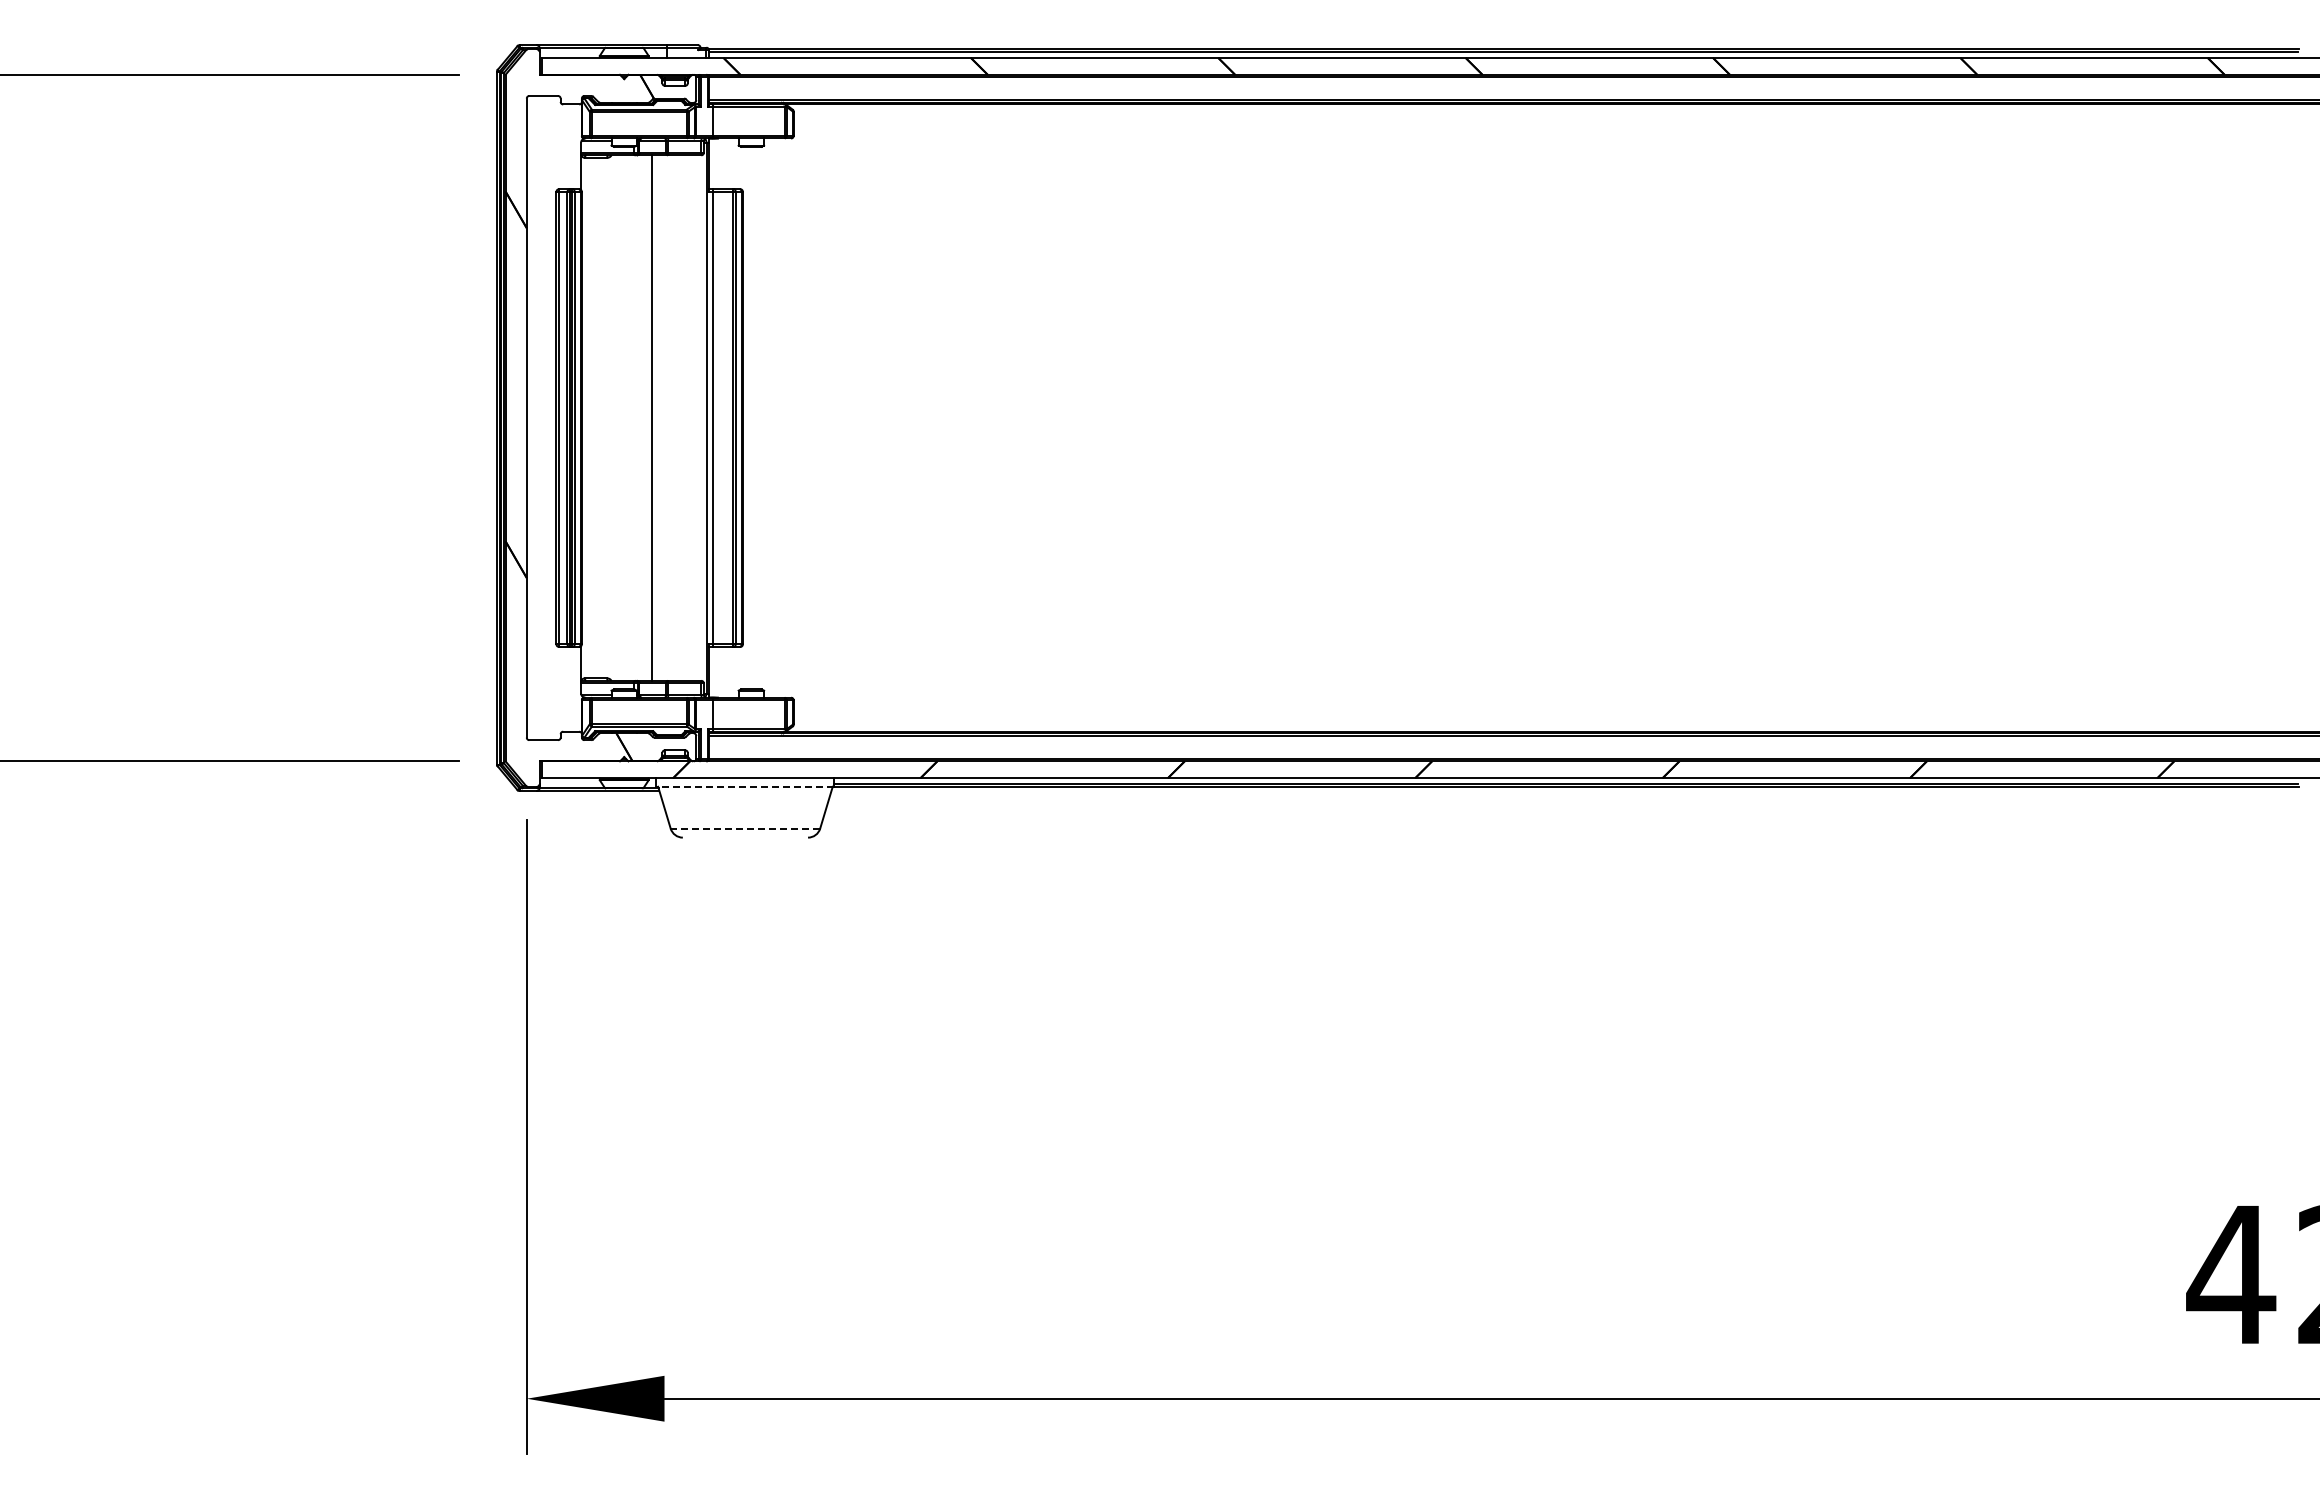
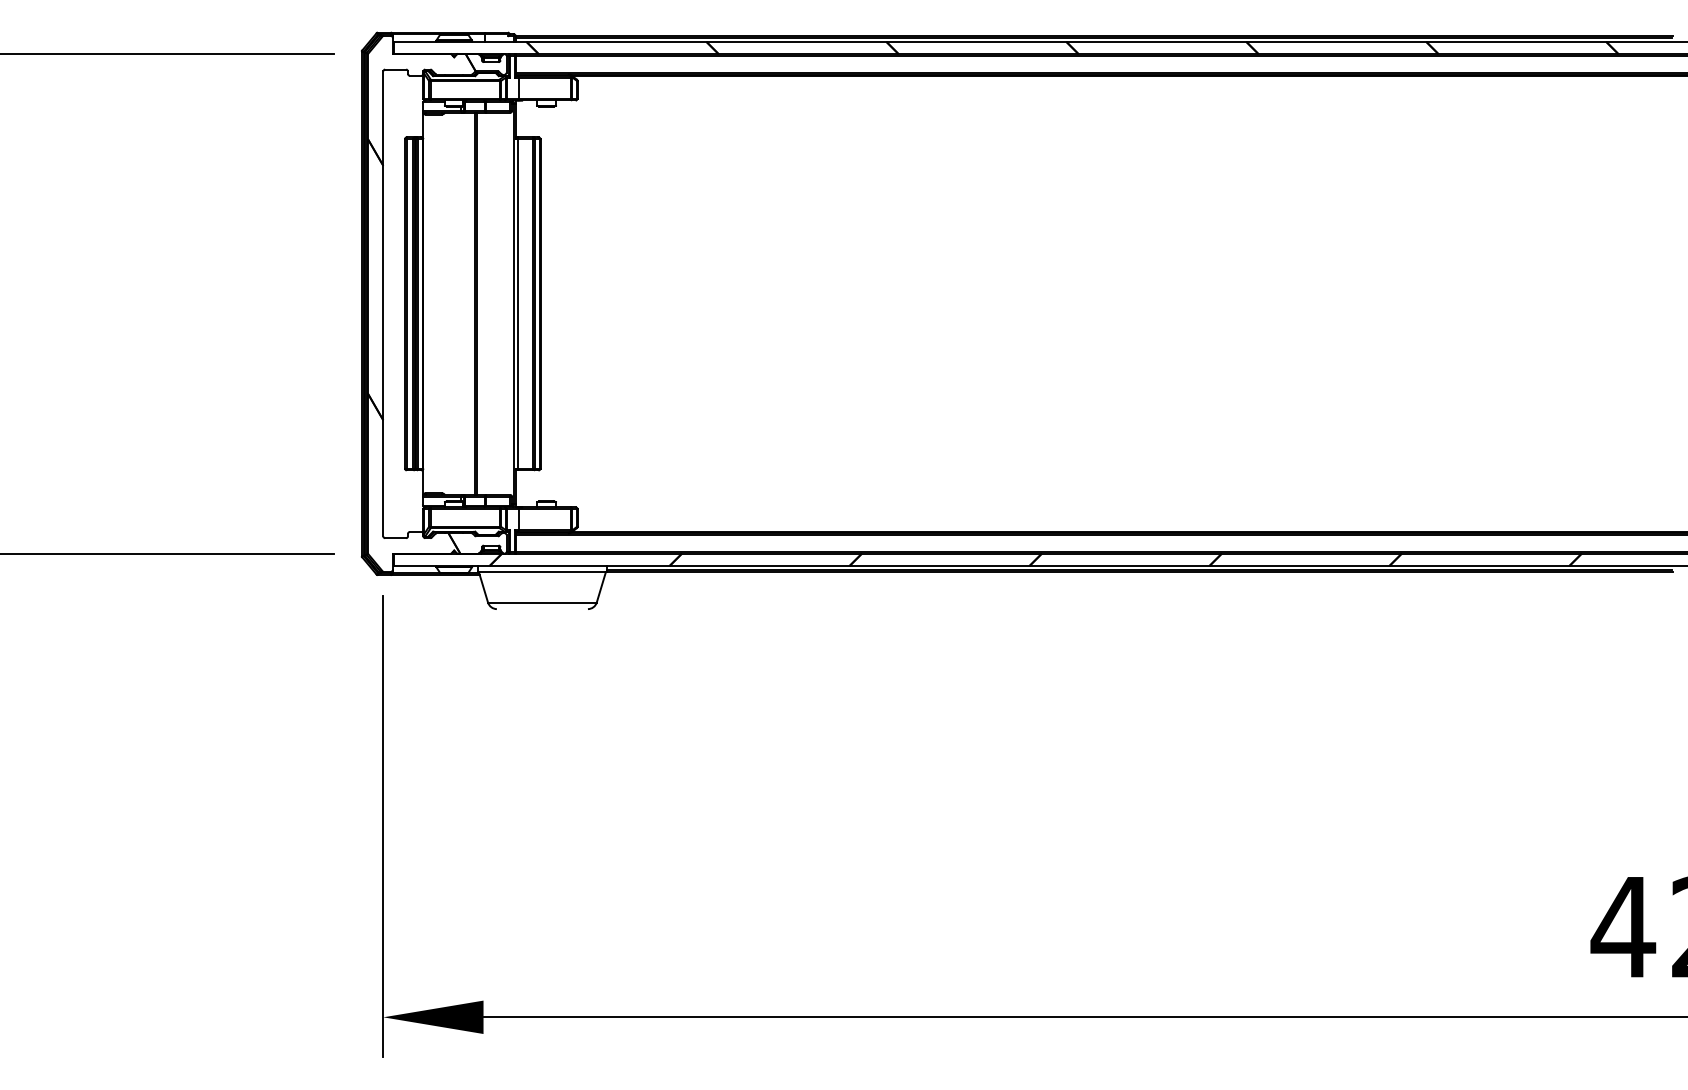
line: (655, 417) -> (476, 303), added
line: (745, 786) -> (542, 571), dashed -> solid
line: (745, 828) -> (542, 602), dashed -> solid

